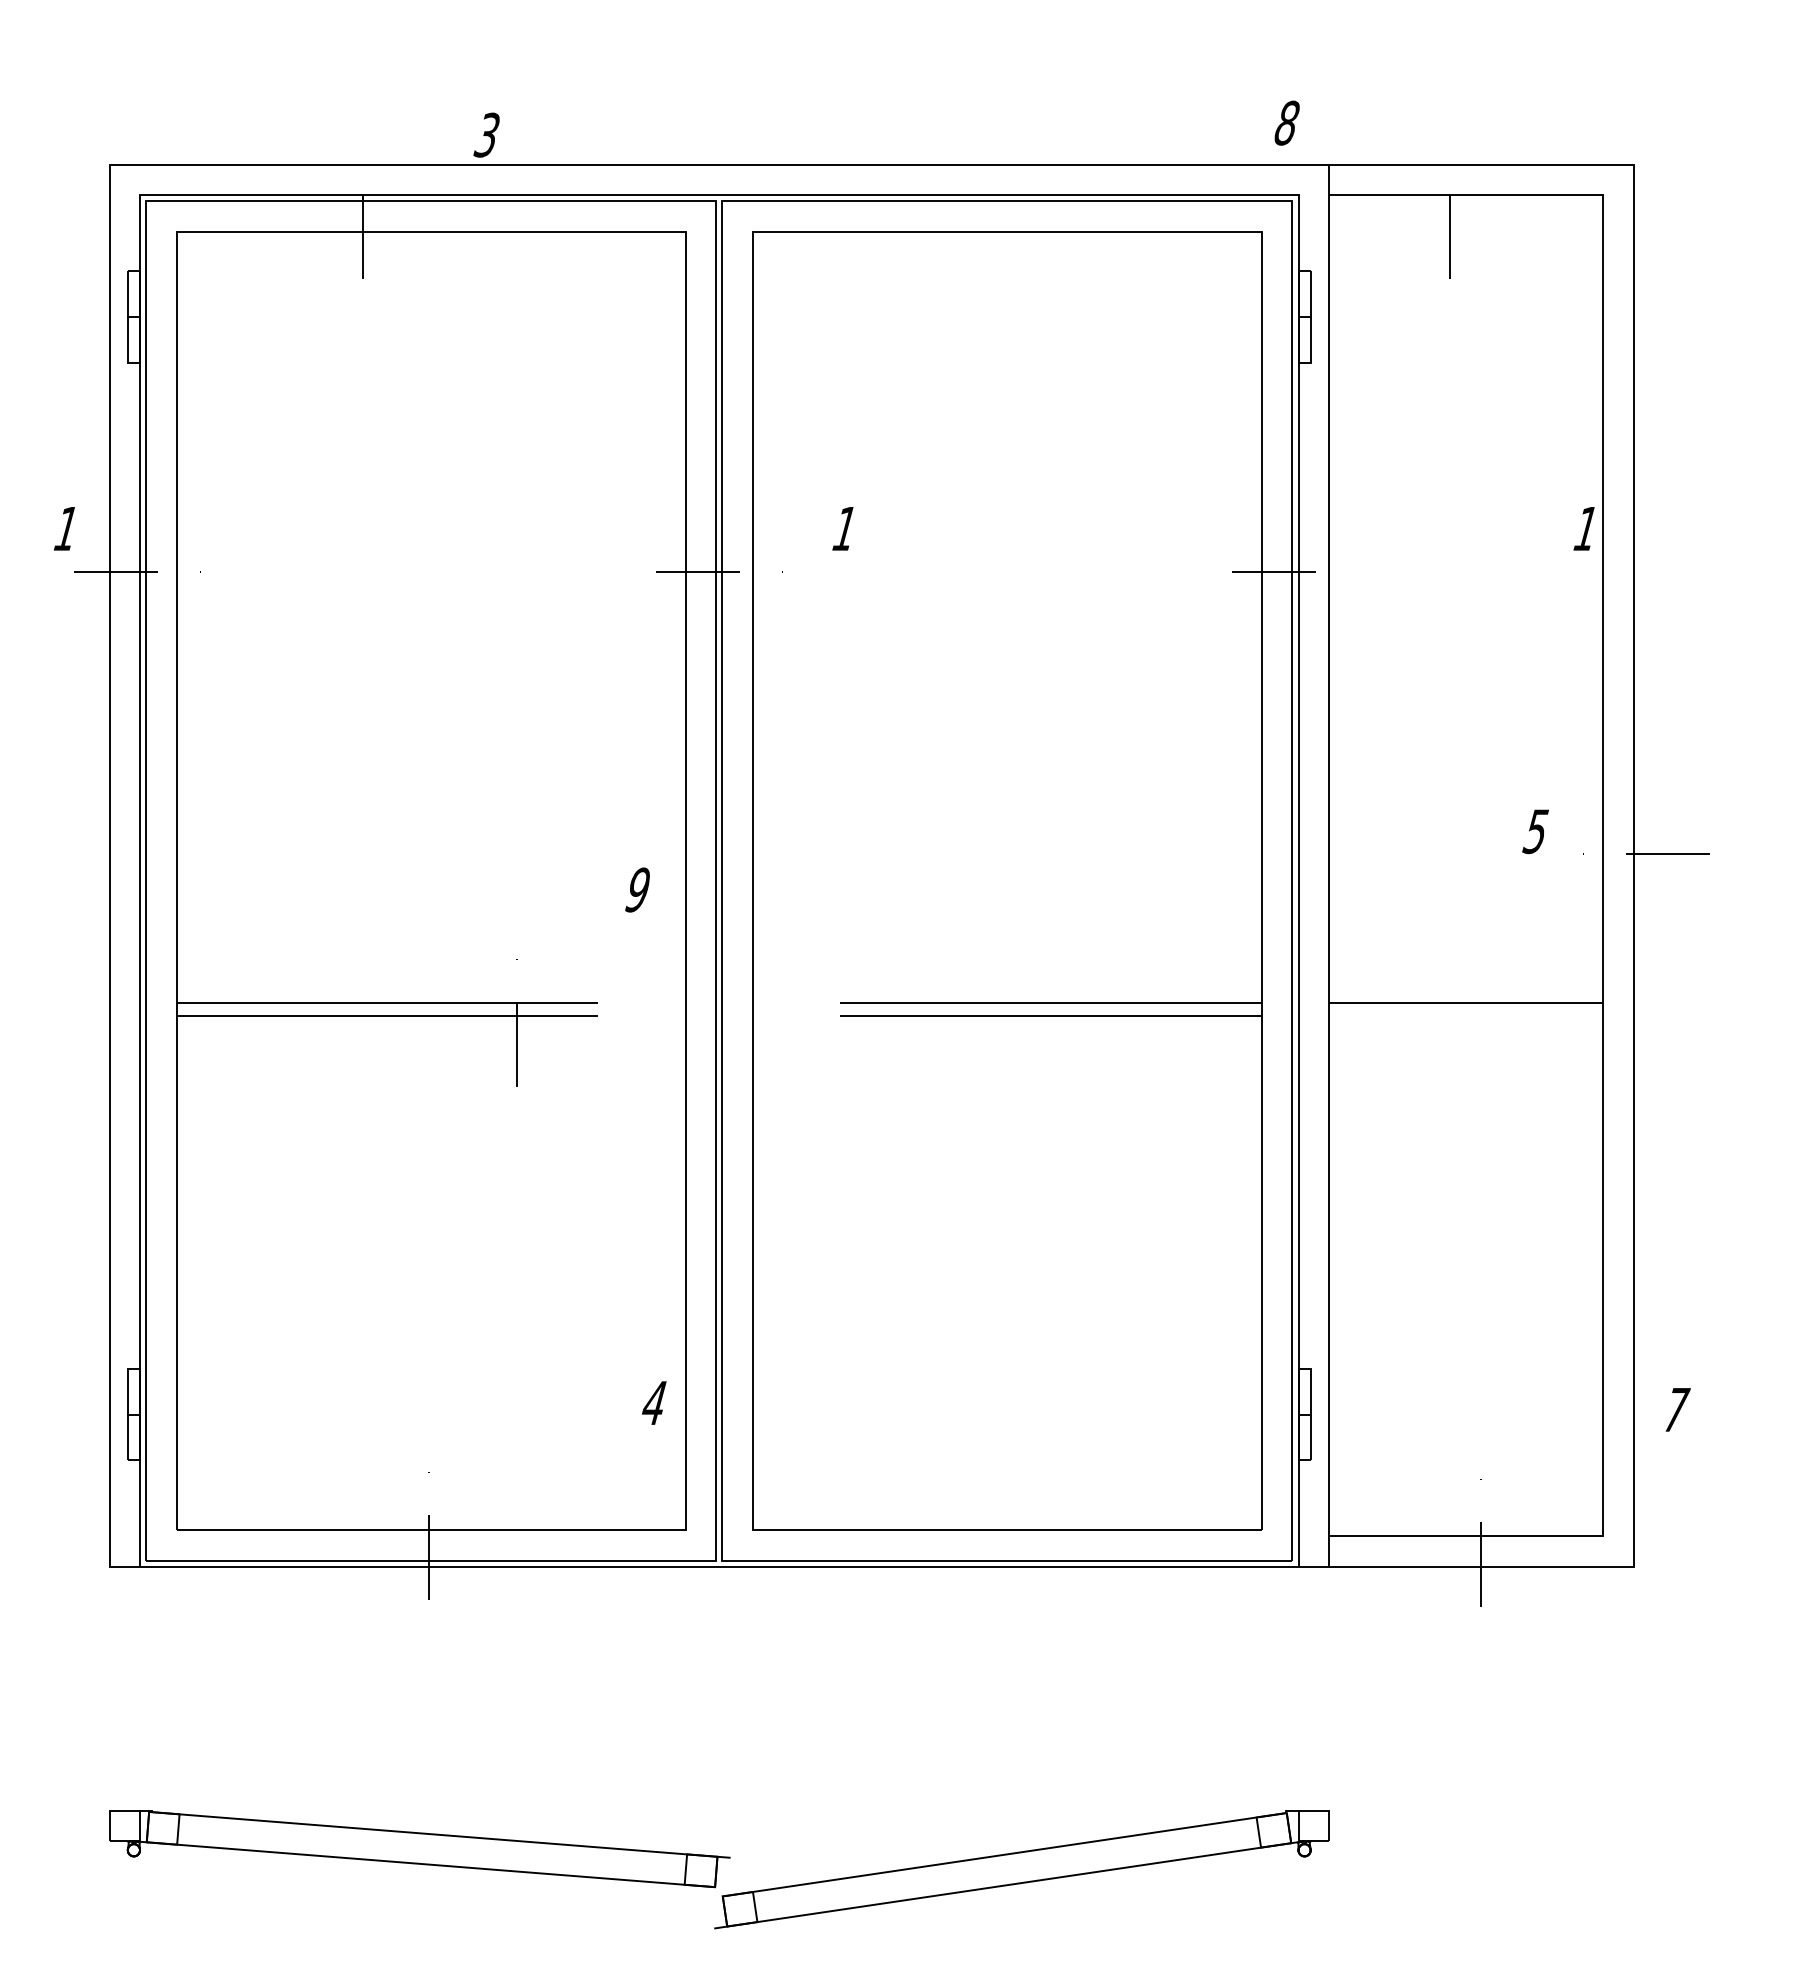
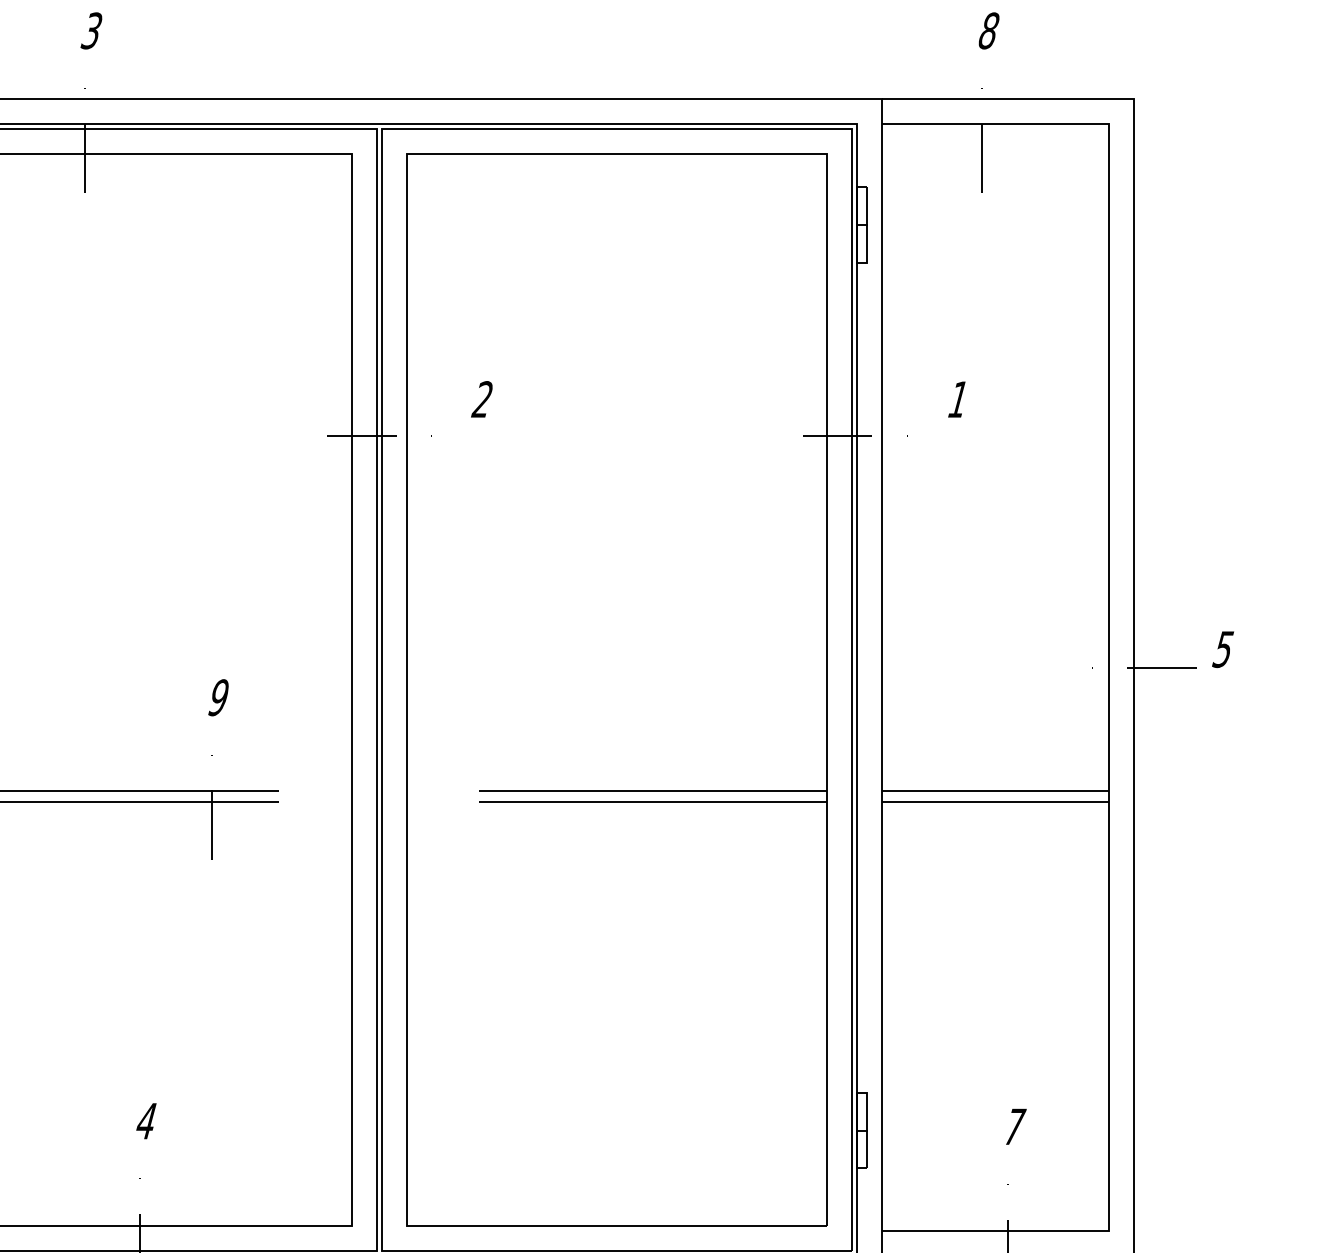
text: (1286, 122) -> (988, 30), moved
text: (486, 134) -> (91, 30), moved
text: (843, 528) -> (481, 399), 1 -> 2
text: (1583, 528) -> (956, 399), moved
text: (1535, 831) -> (1222, 649), moved
text: (637, 889) -> (218, 697), moved
line: (1465, 1016) -> (995, 802), added
text: (654, 1402) -> (146, 1120), moved
text: (1677, 1409) -> (1015, 1126), moved

